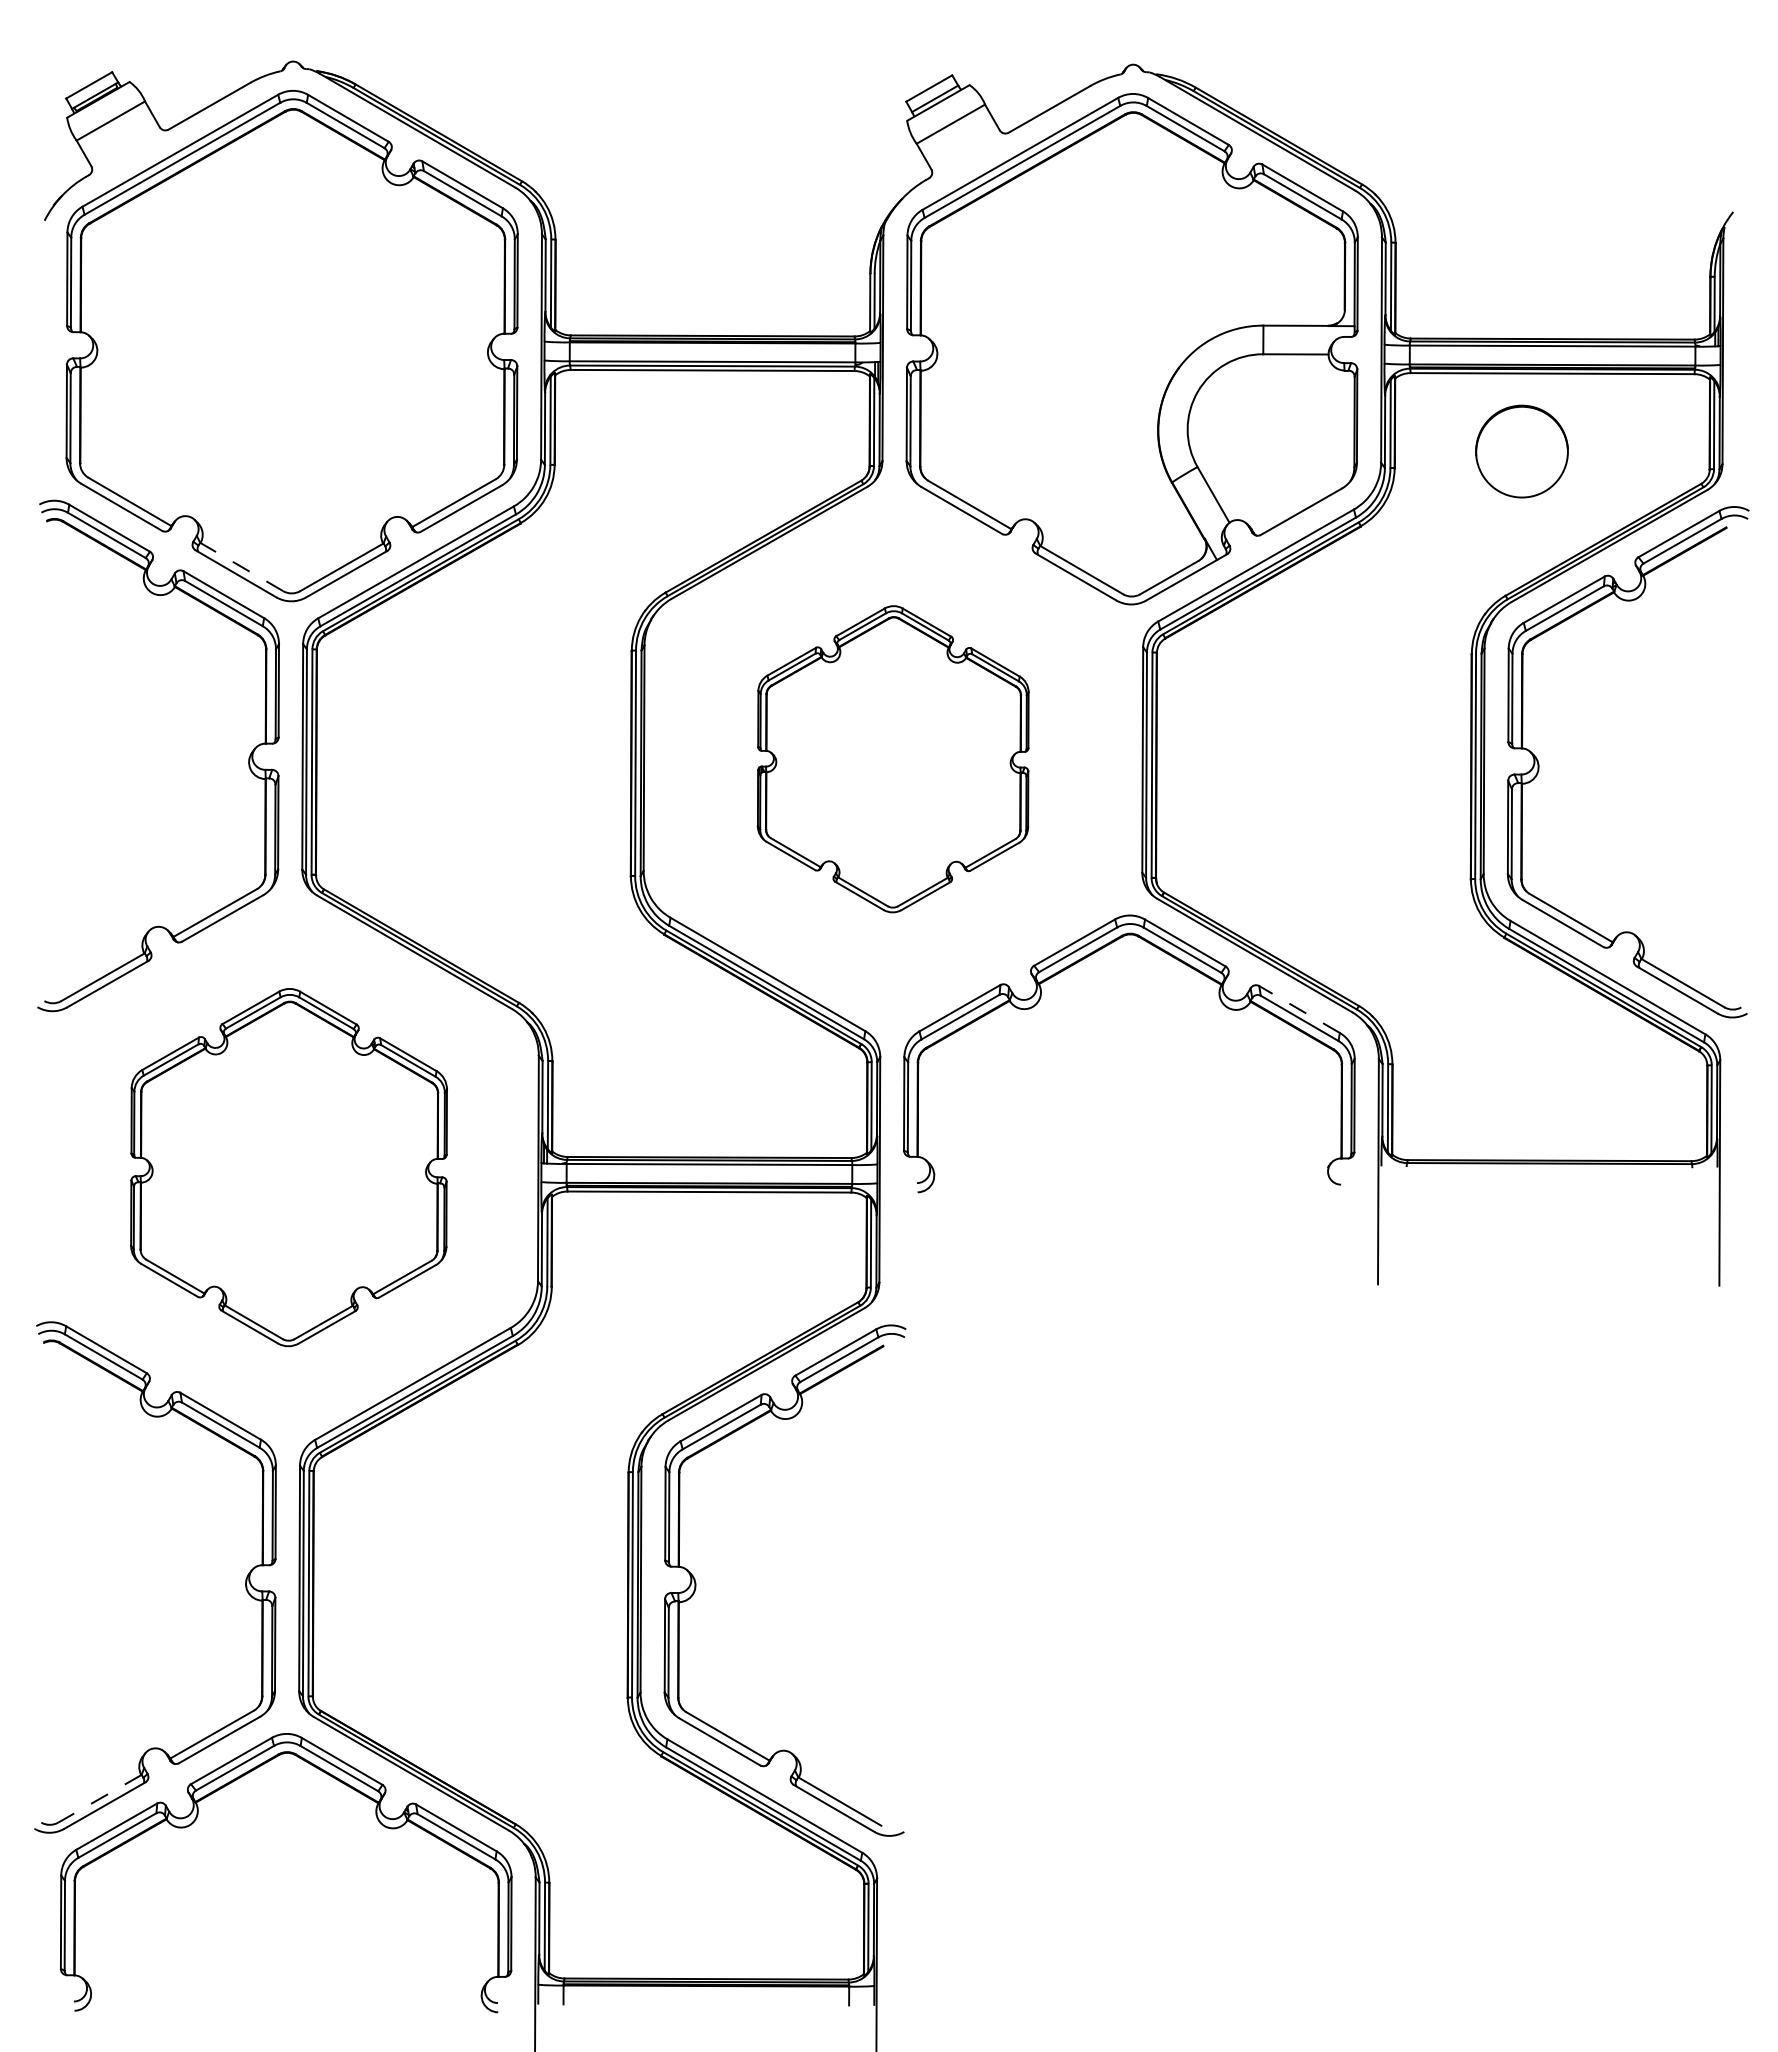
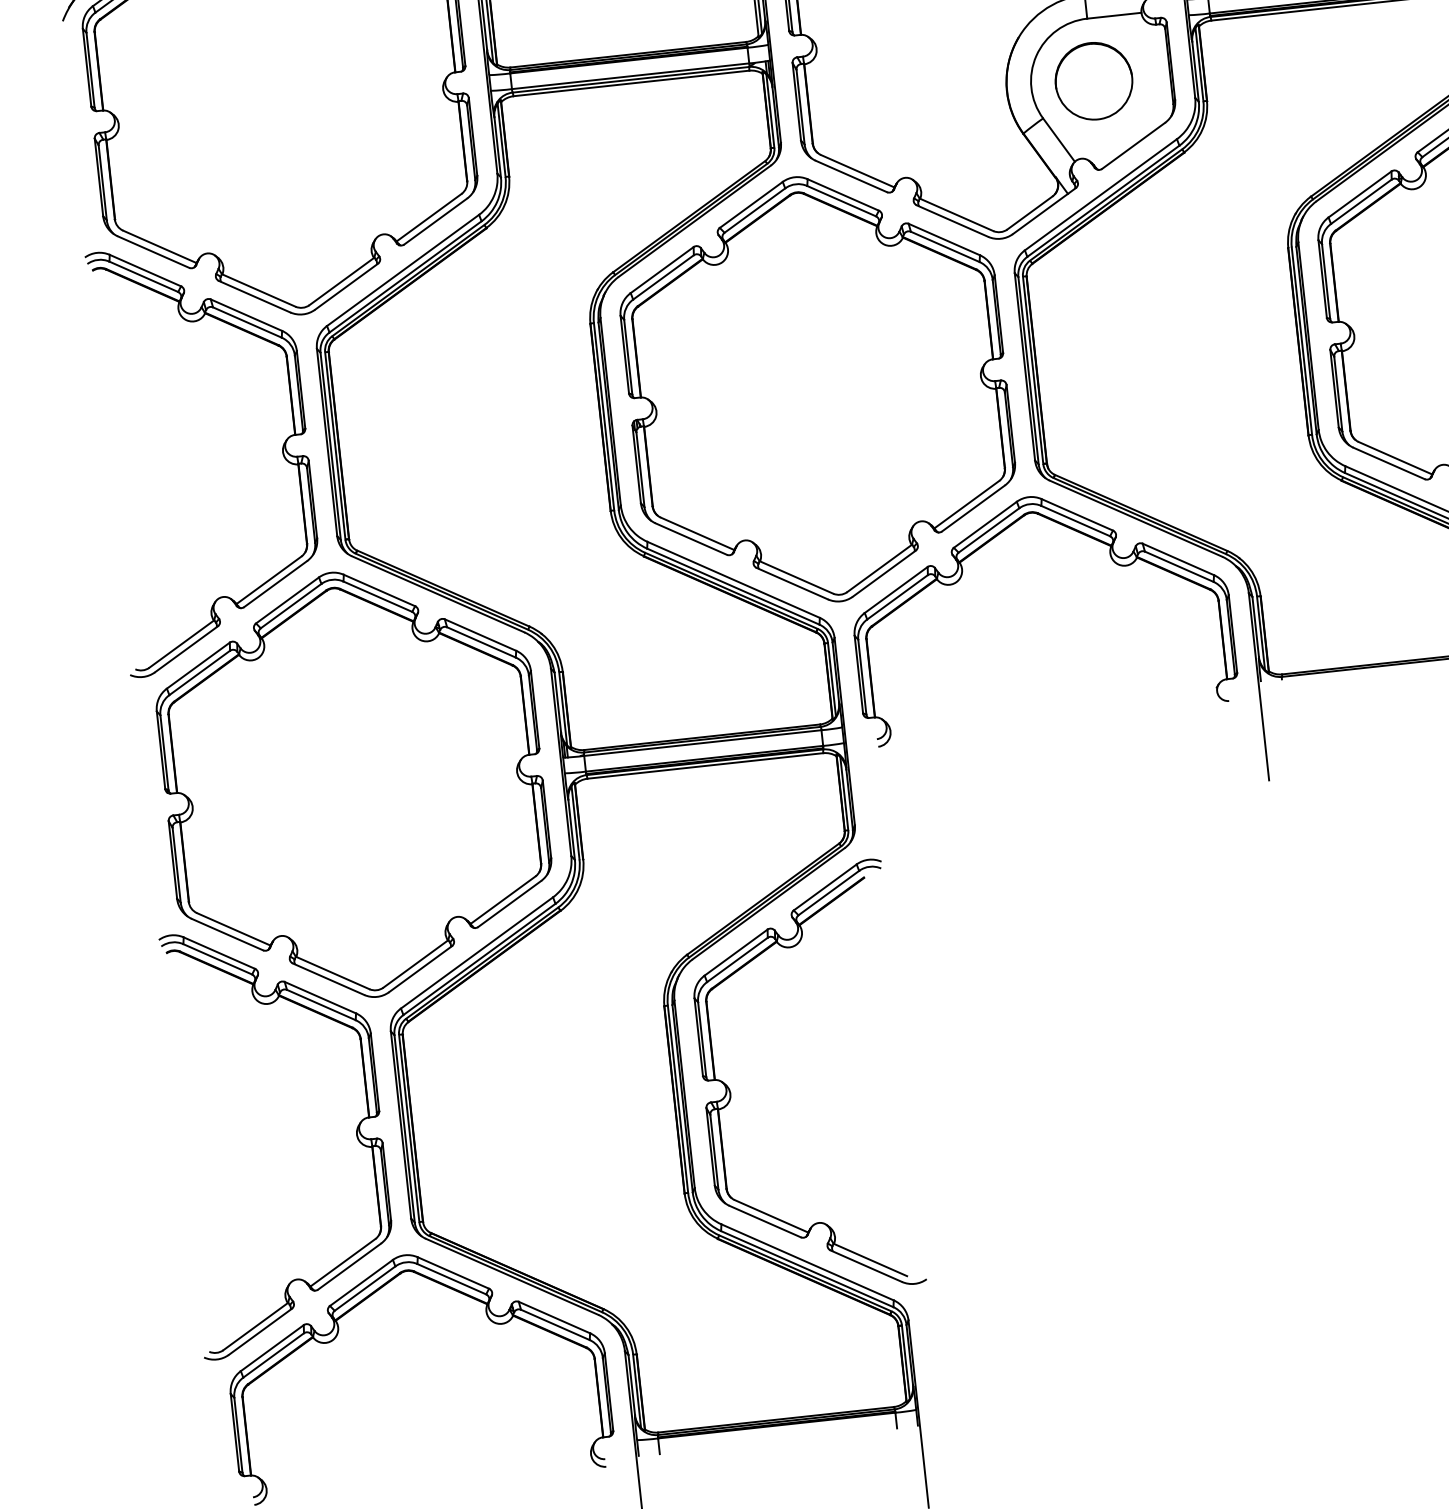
part: (1521, 451) -> (1093, 81), moved
line: (241, 566) -> (258, 290), dashed -> solid
part: (892, 759) -> (817, 389), size x1.67
line: (1299, 1009) -> (1178, 559), dashed -> solid
part: (288, 1167) -> (353, 784), size x1.43
line: (99, 1799) -> (255, 1327), dashed -> solid

